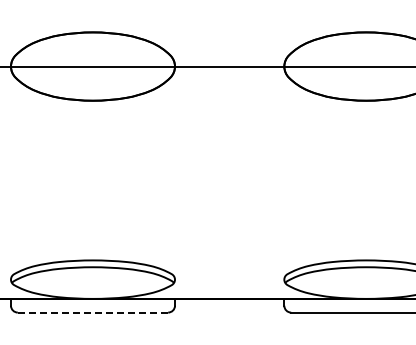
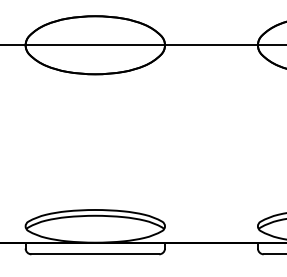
line: (92, 312) -> (94, 254), dashed -> solid

